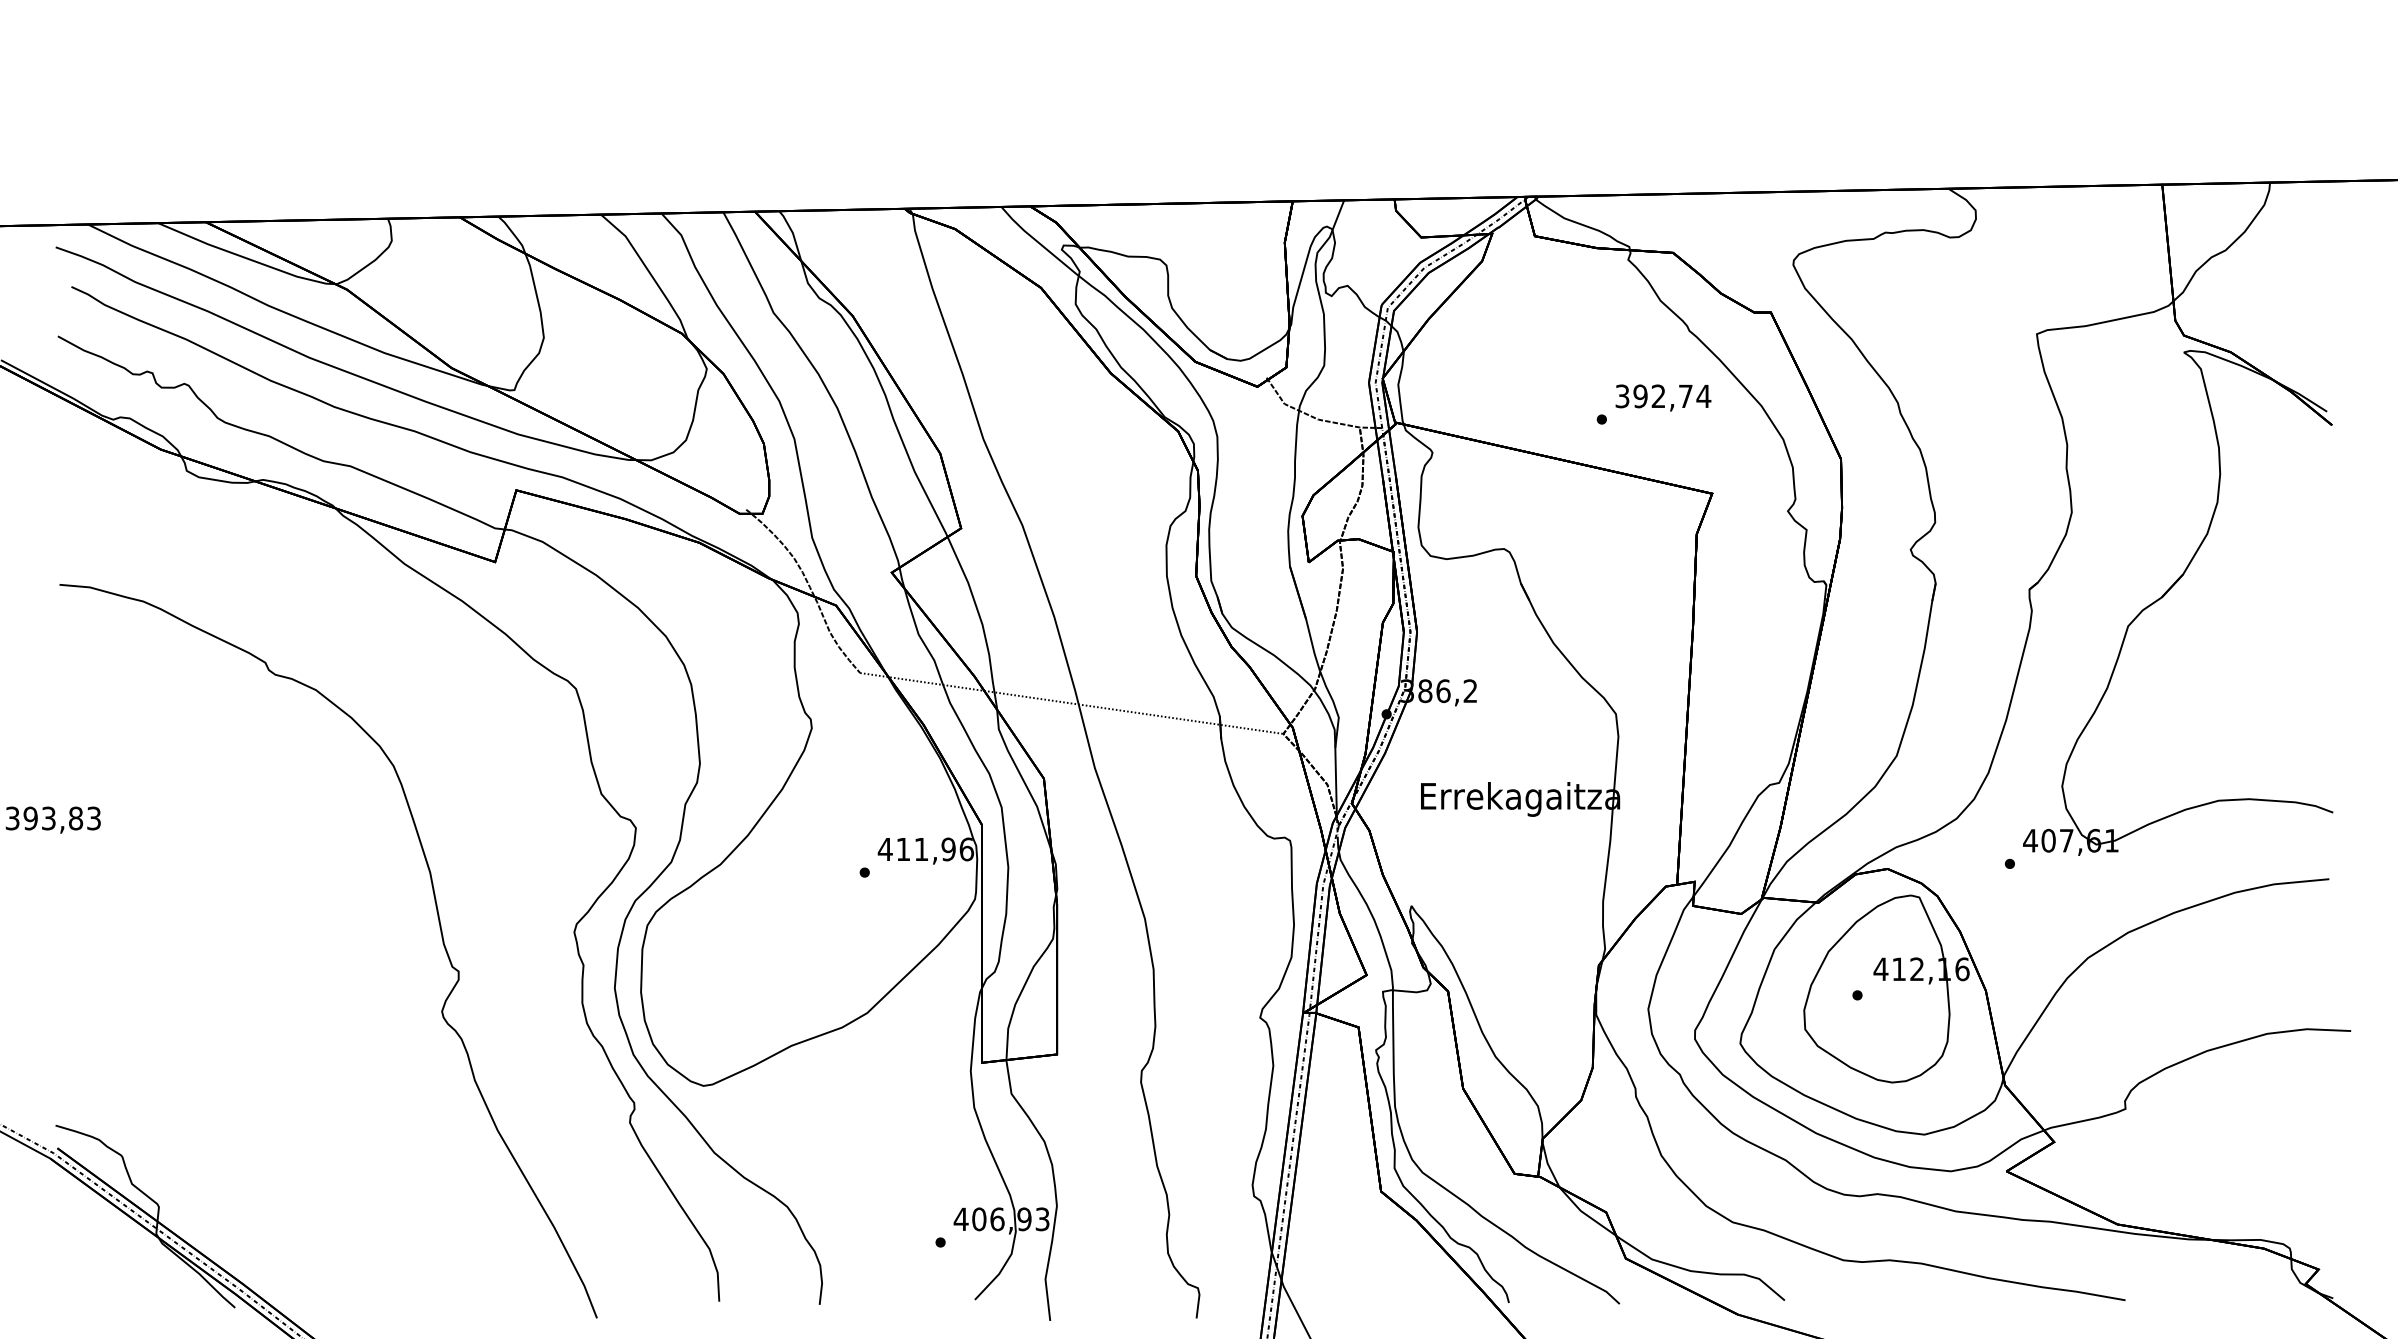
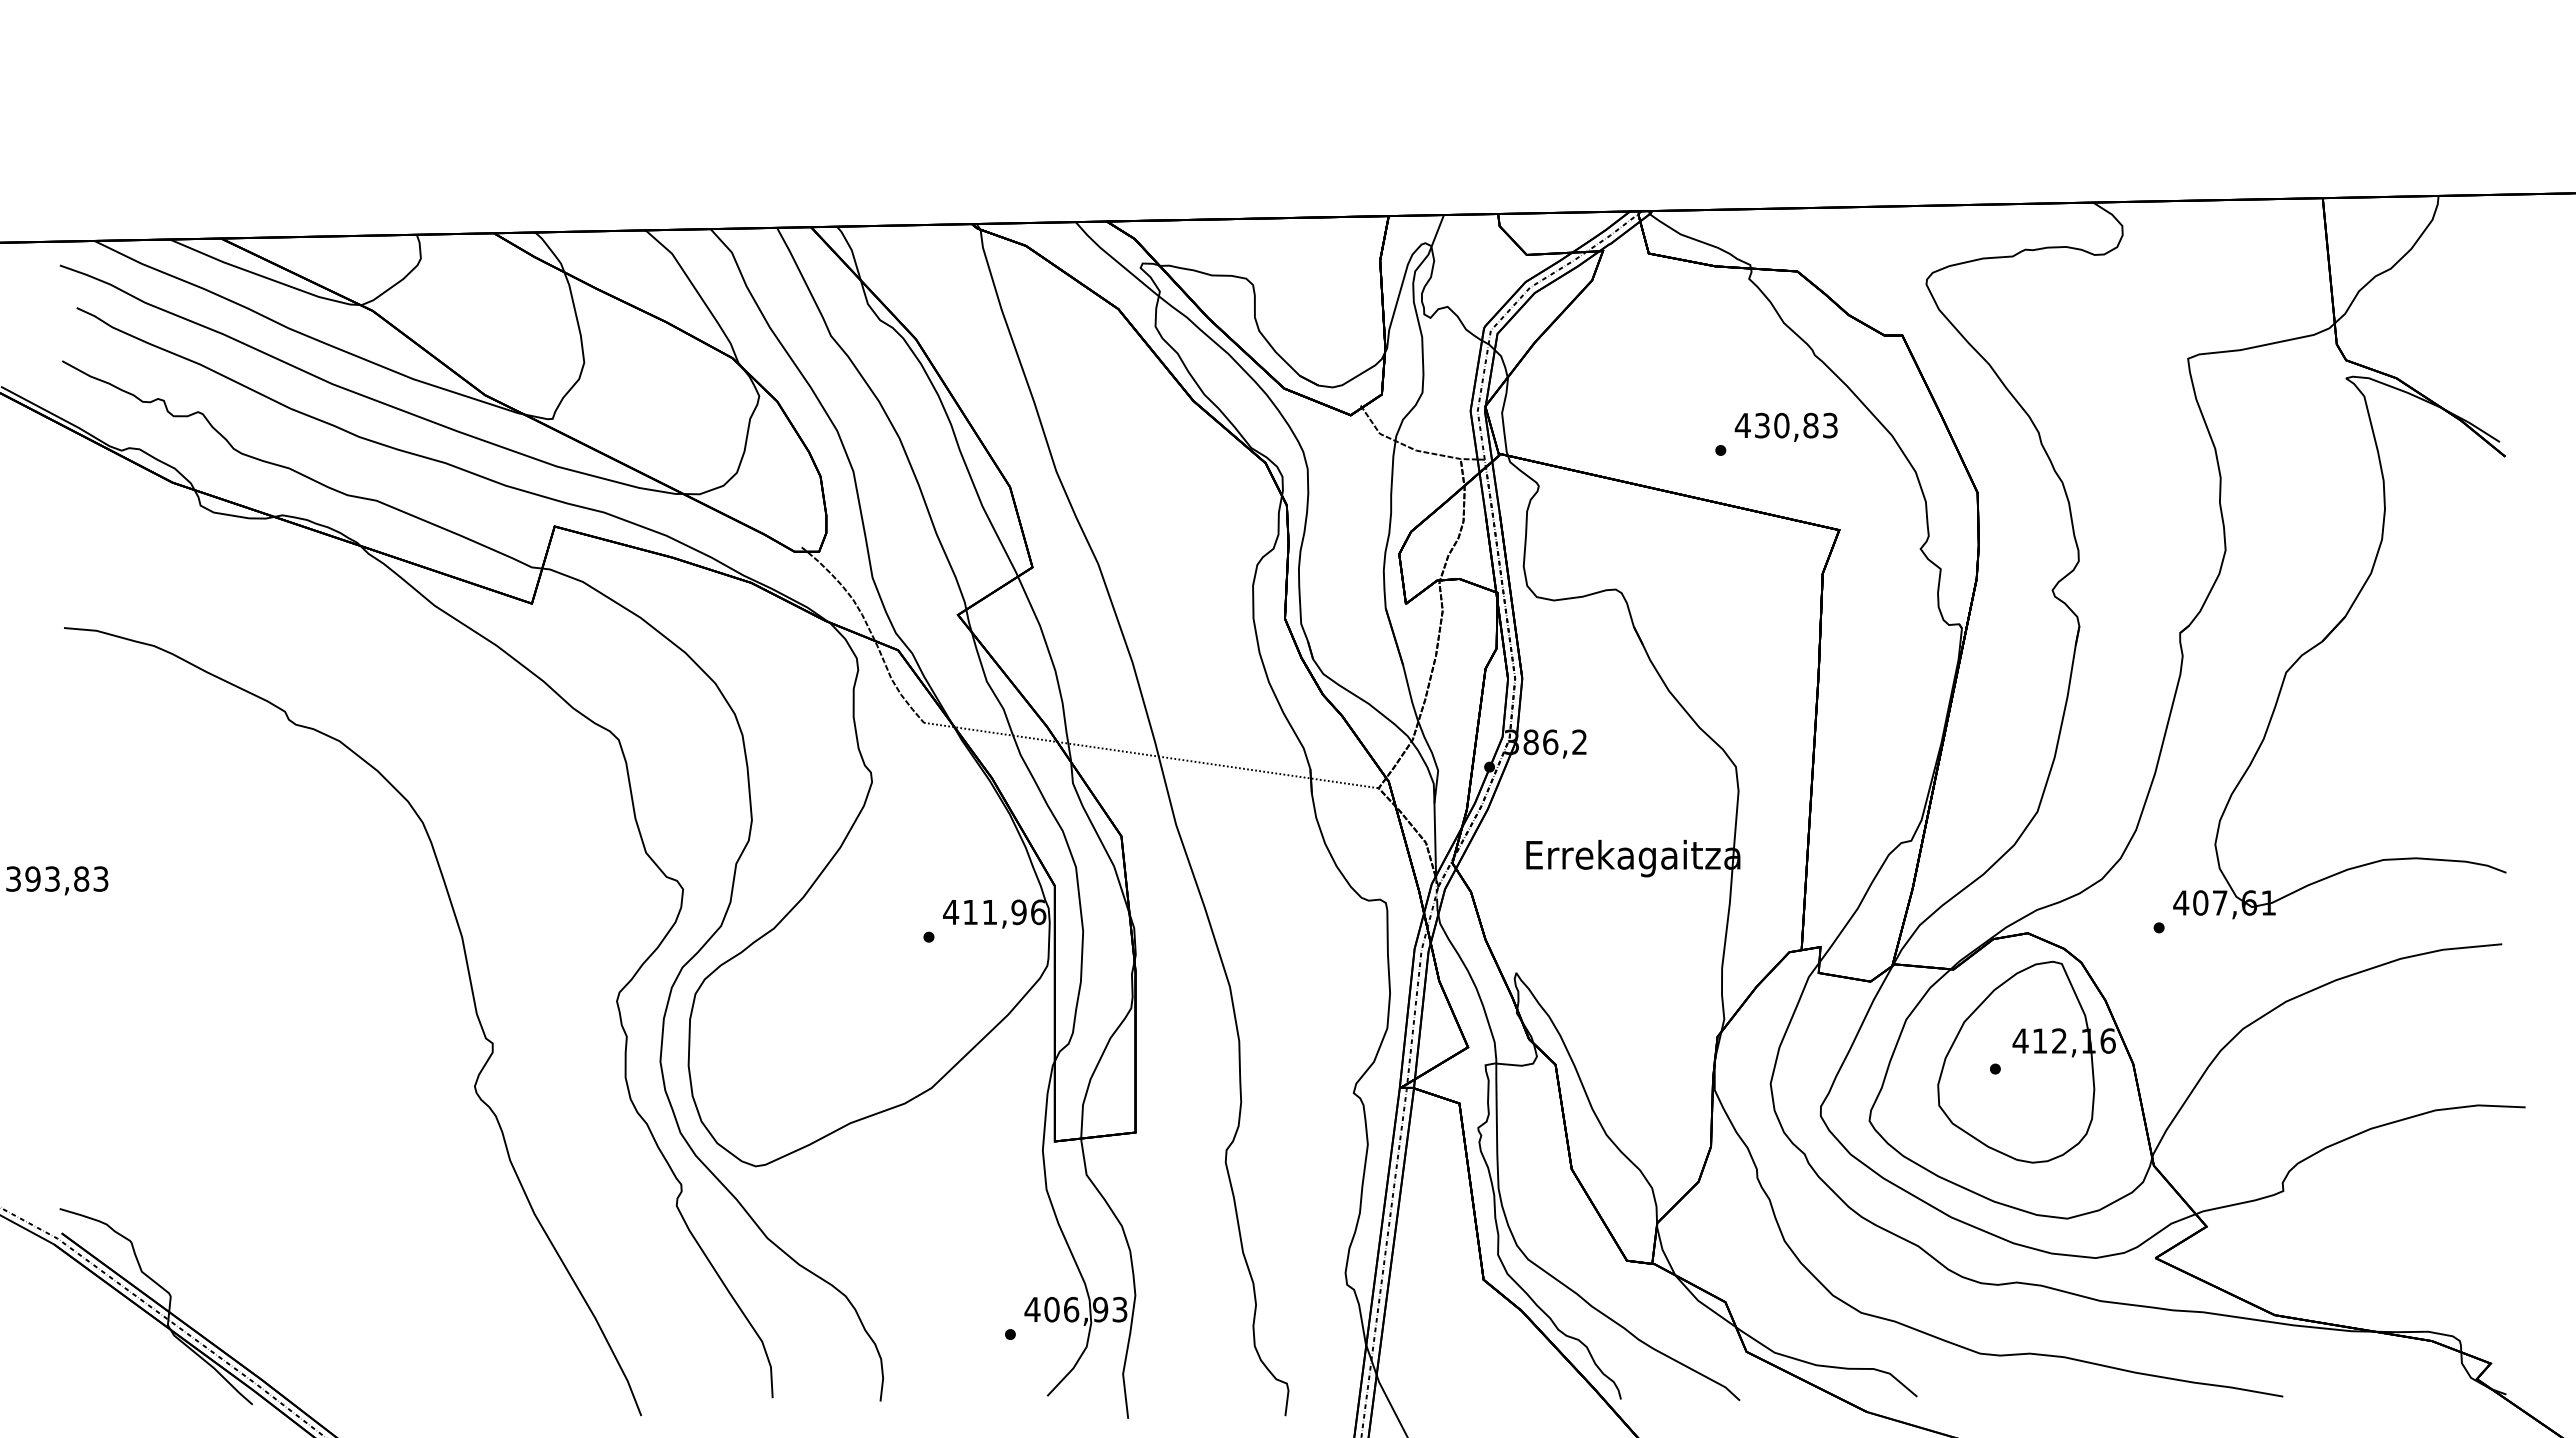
text: (1663, 396) -> (1786, 425), 392,74 -> 430,83

